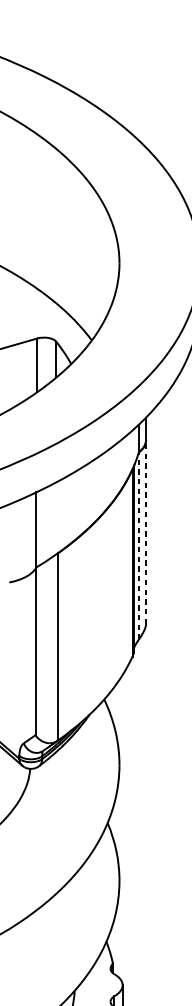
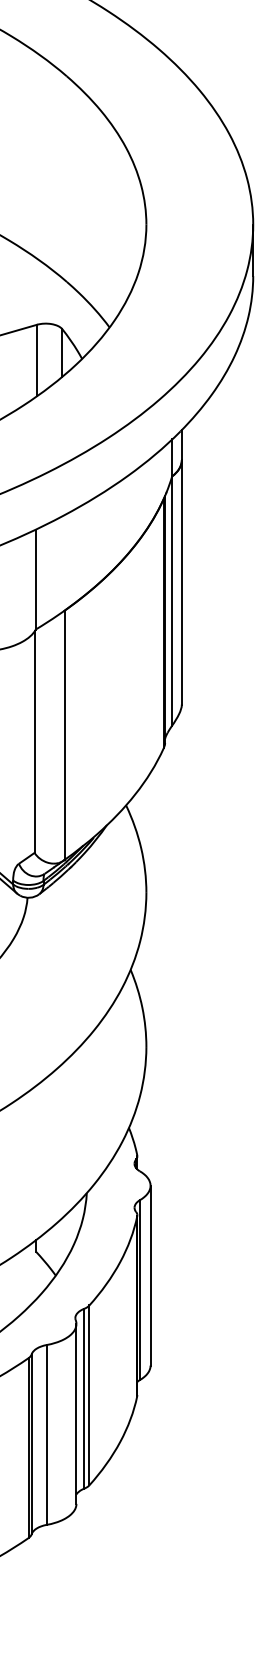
line: (145, 532) -> (181, 582), dashed -> solid
line: (139, 546) -> (172, 601), dashed -> solid

